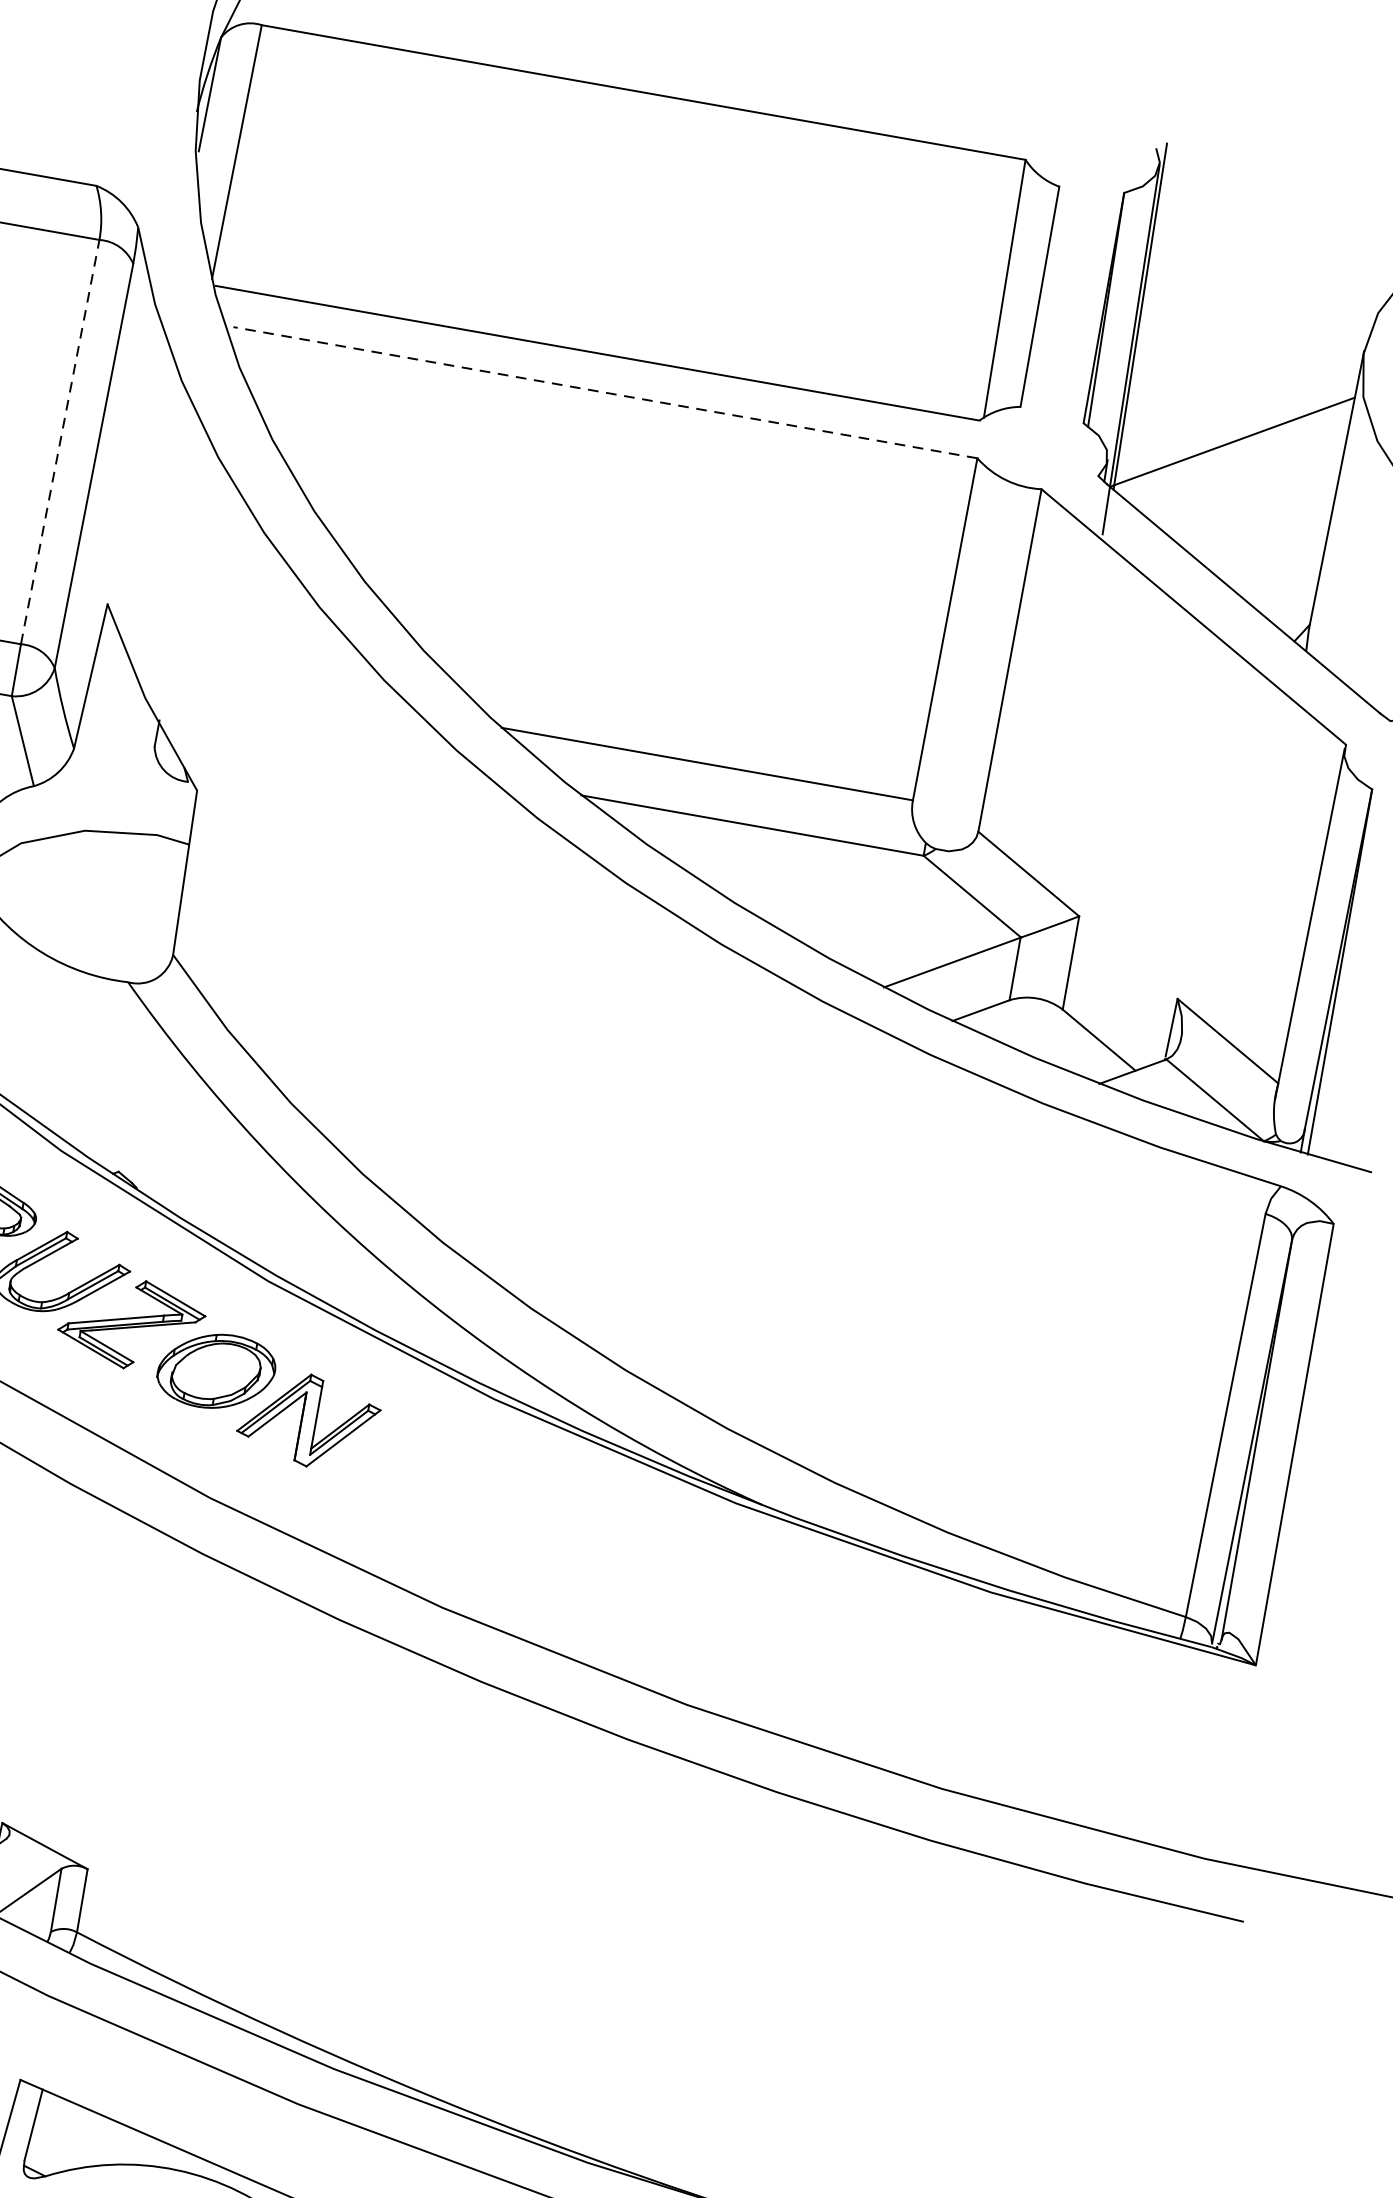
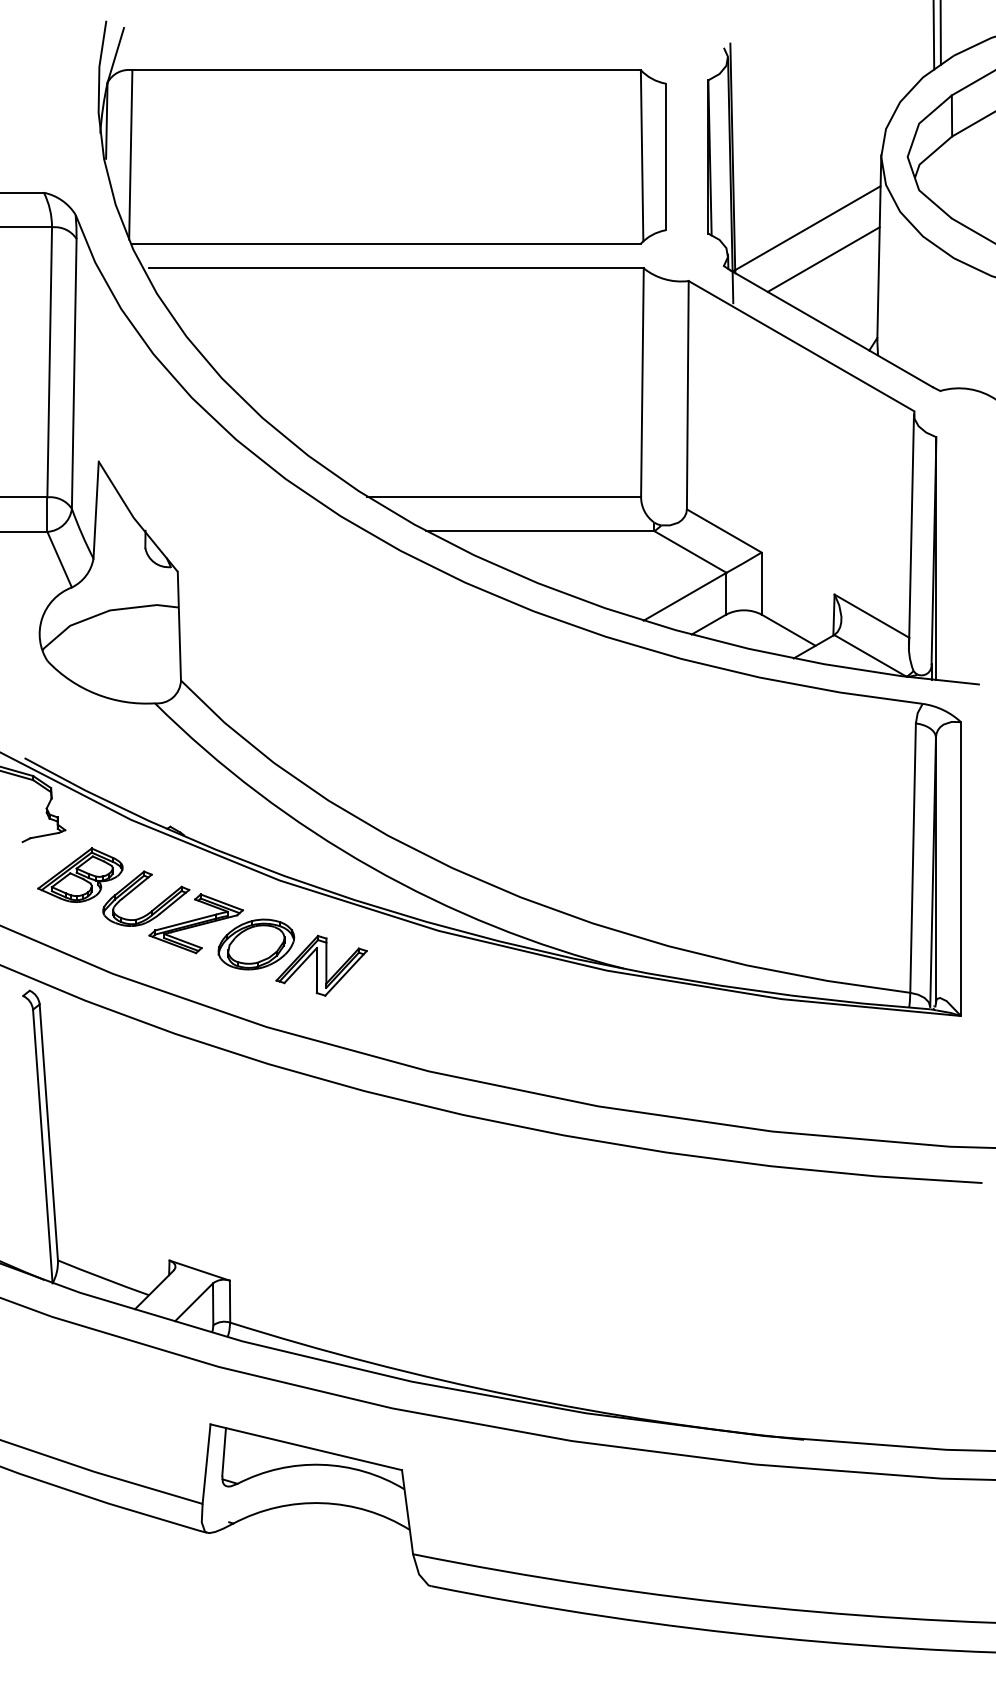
line: (605, 393) -> (396, 268), dashed -> solid
line: (60, 440) -> (49, 361), dashed -> solid
line: (1249, 492) -> (823, 259), added

